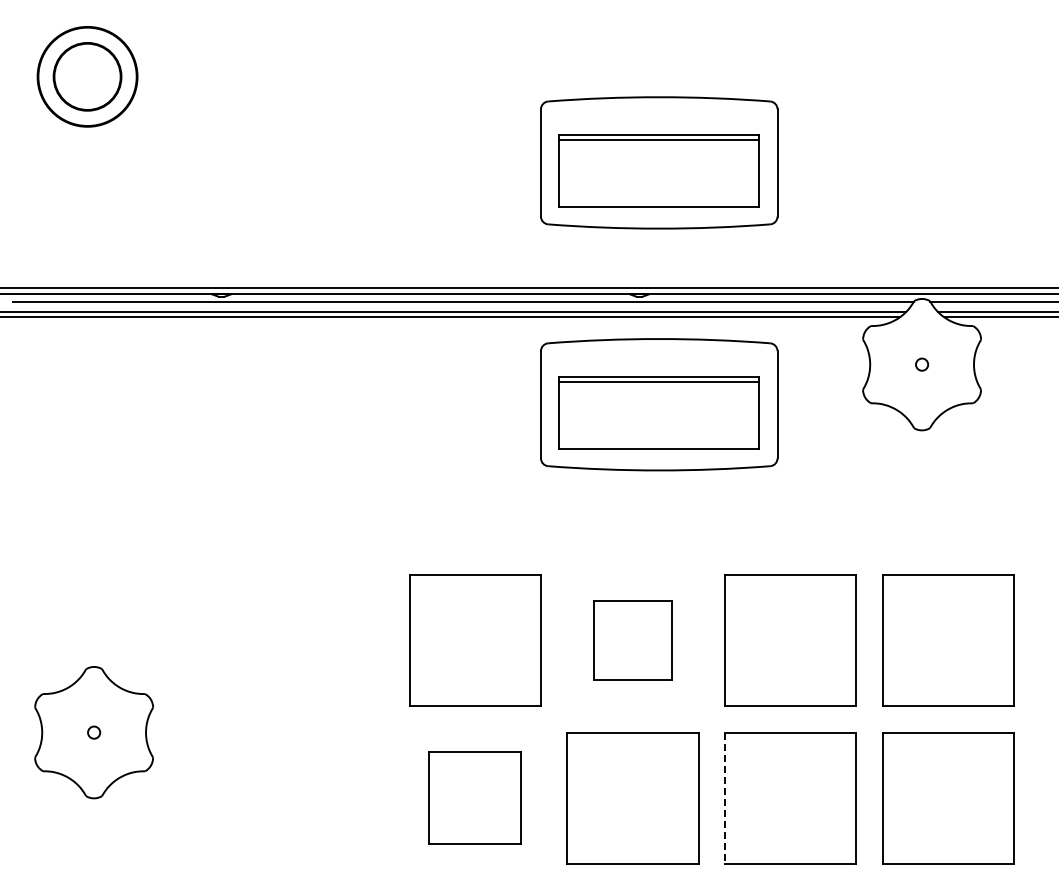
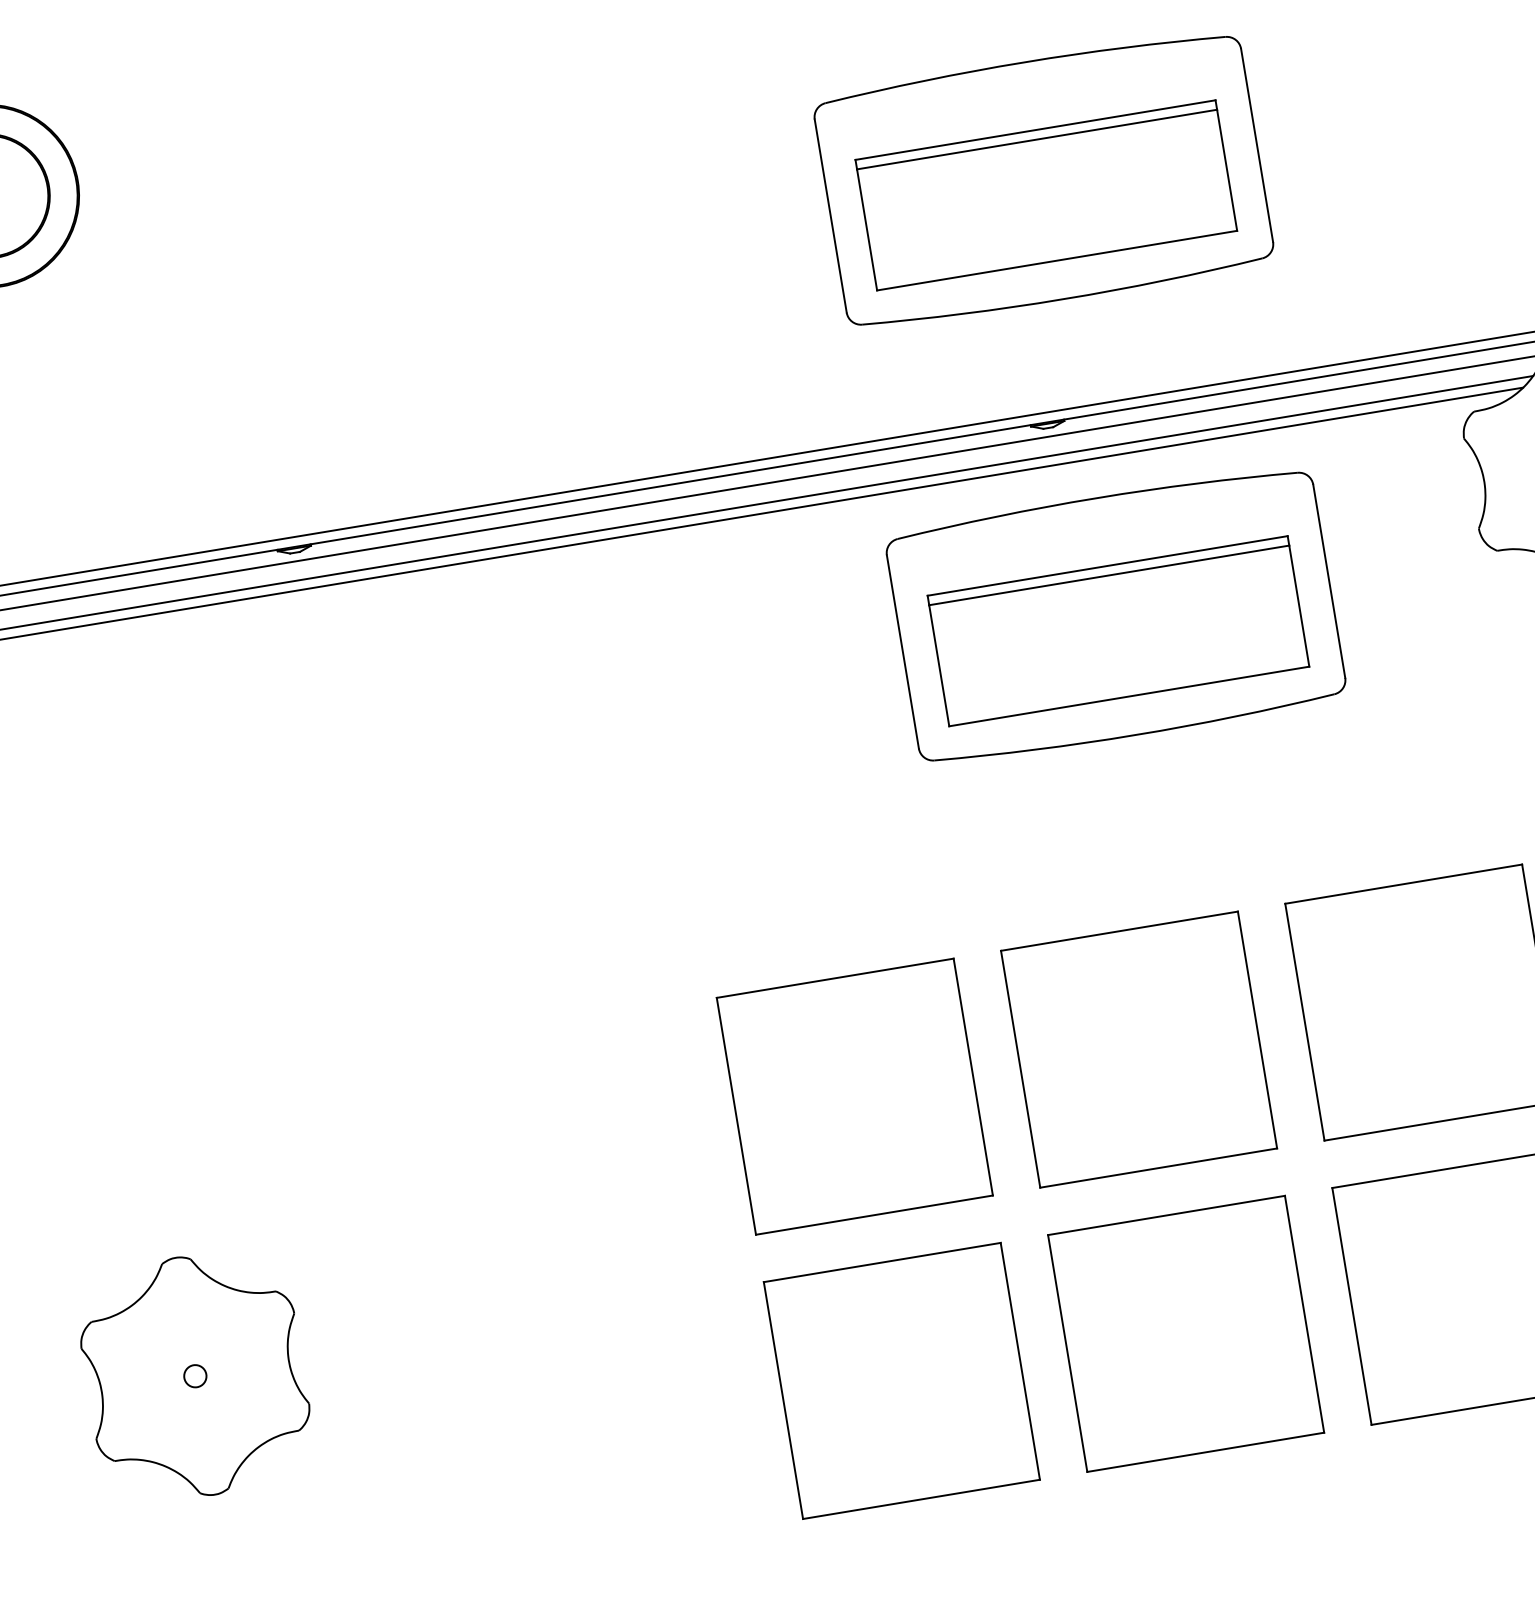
part: (632, 640) -> (1138, 1049), size x1.67
part: (475, 798) -> (902, 1381), size x1.43
line: (724, 798) -> (1351, 1306), dashed -> solid

